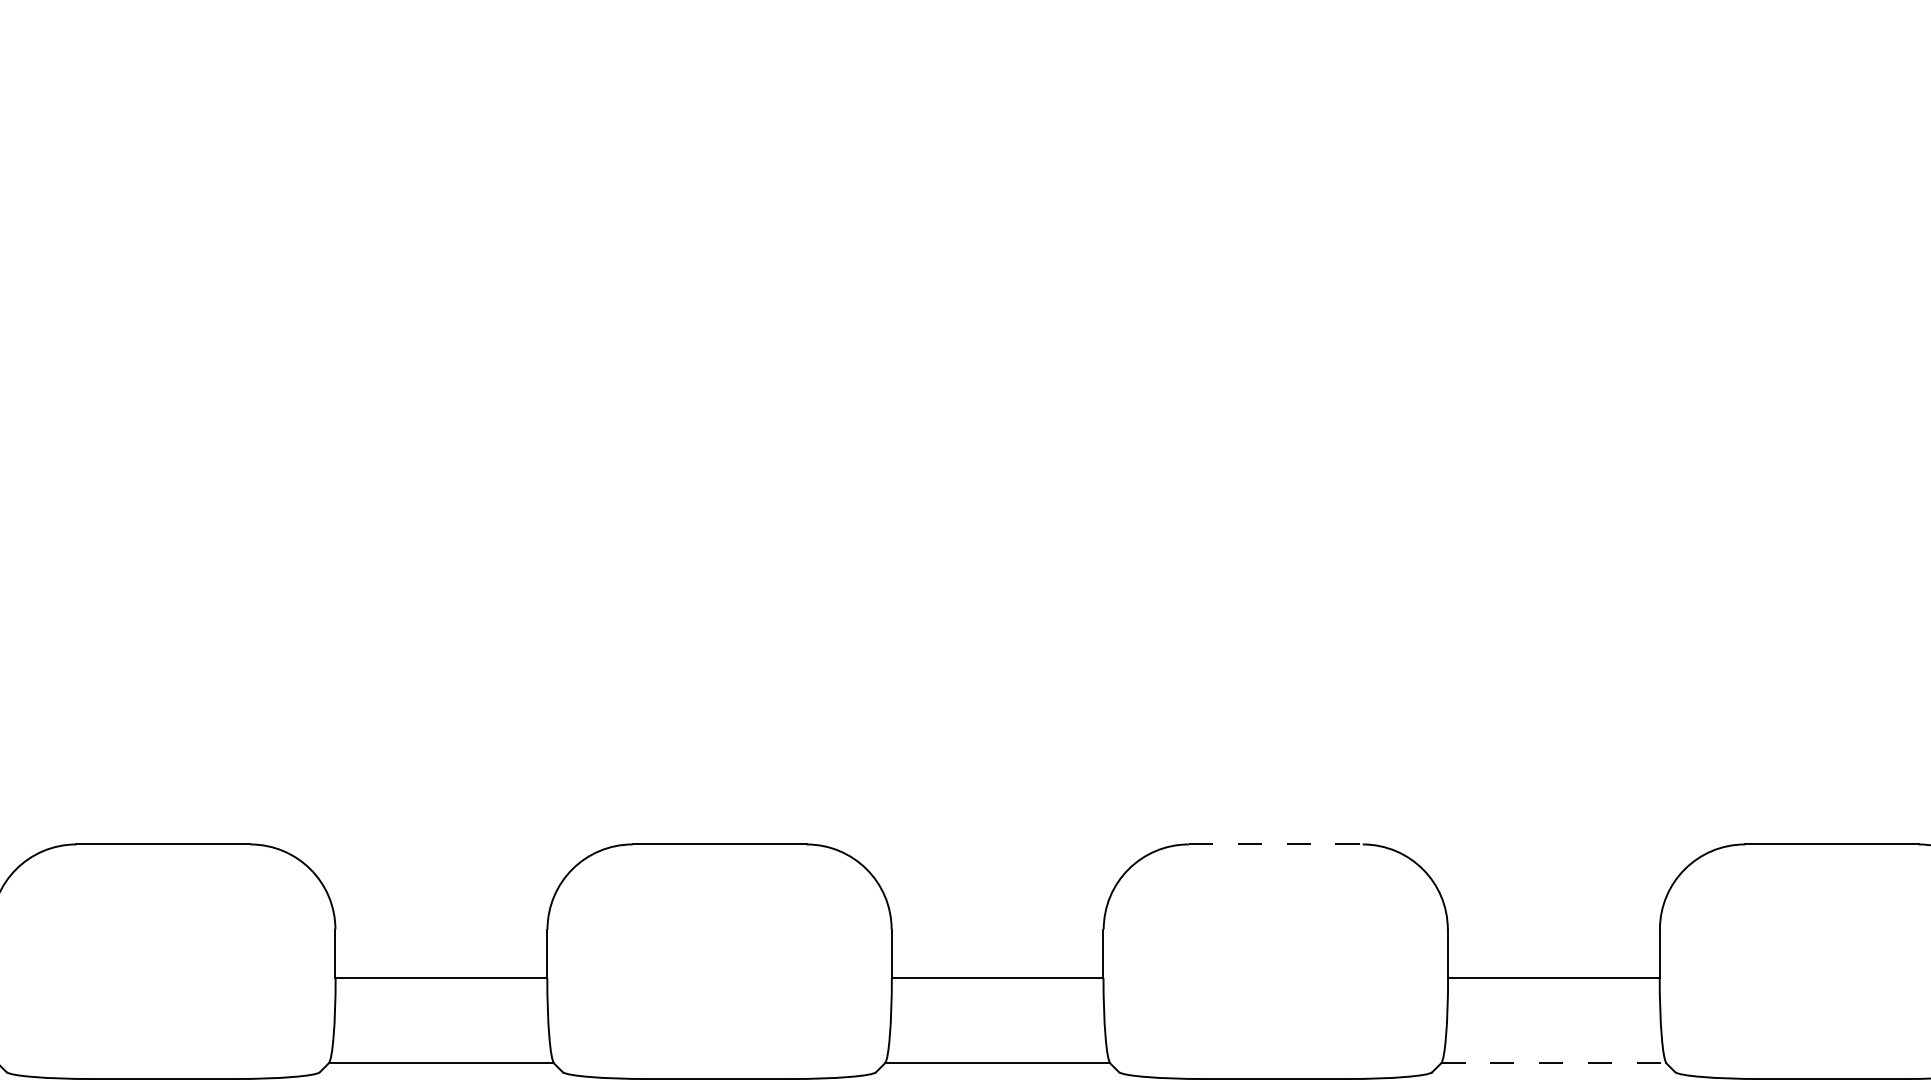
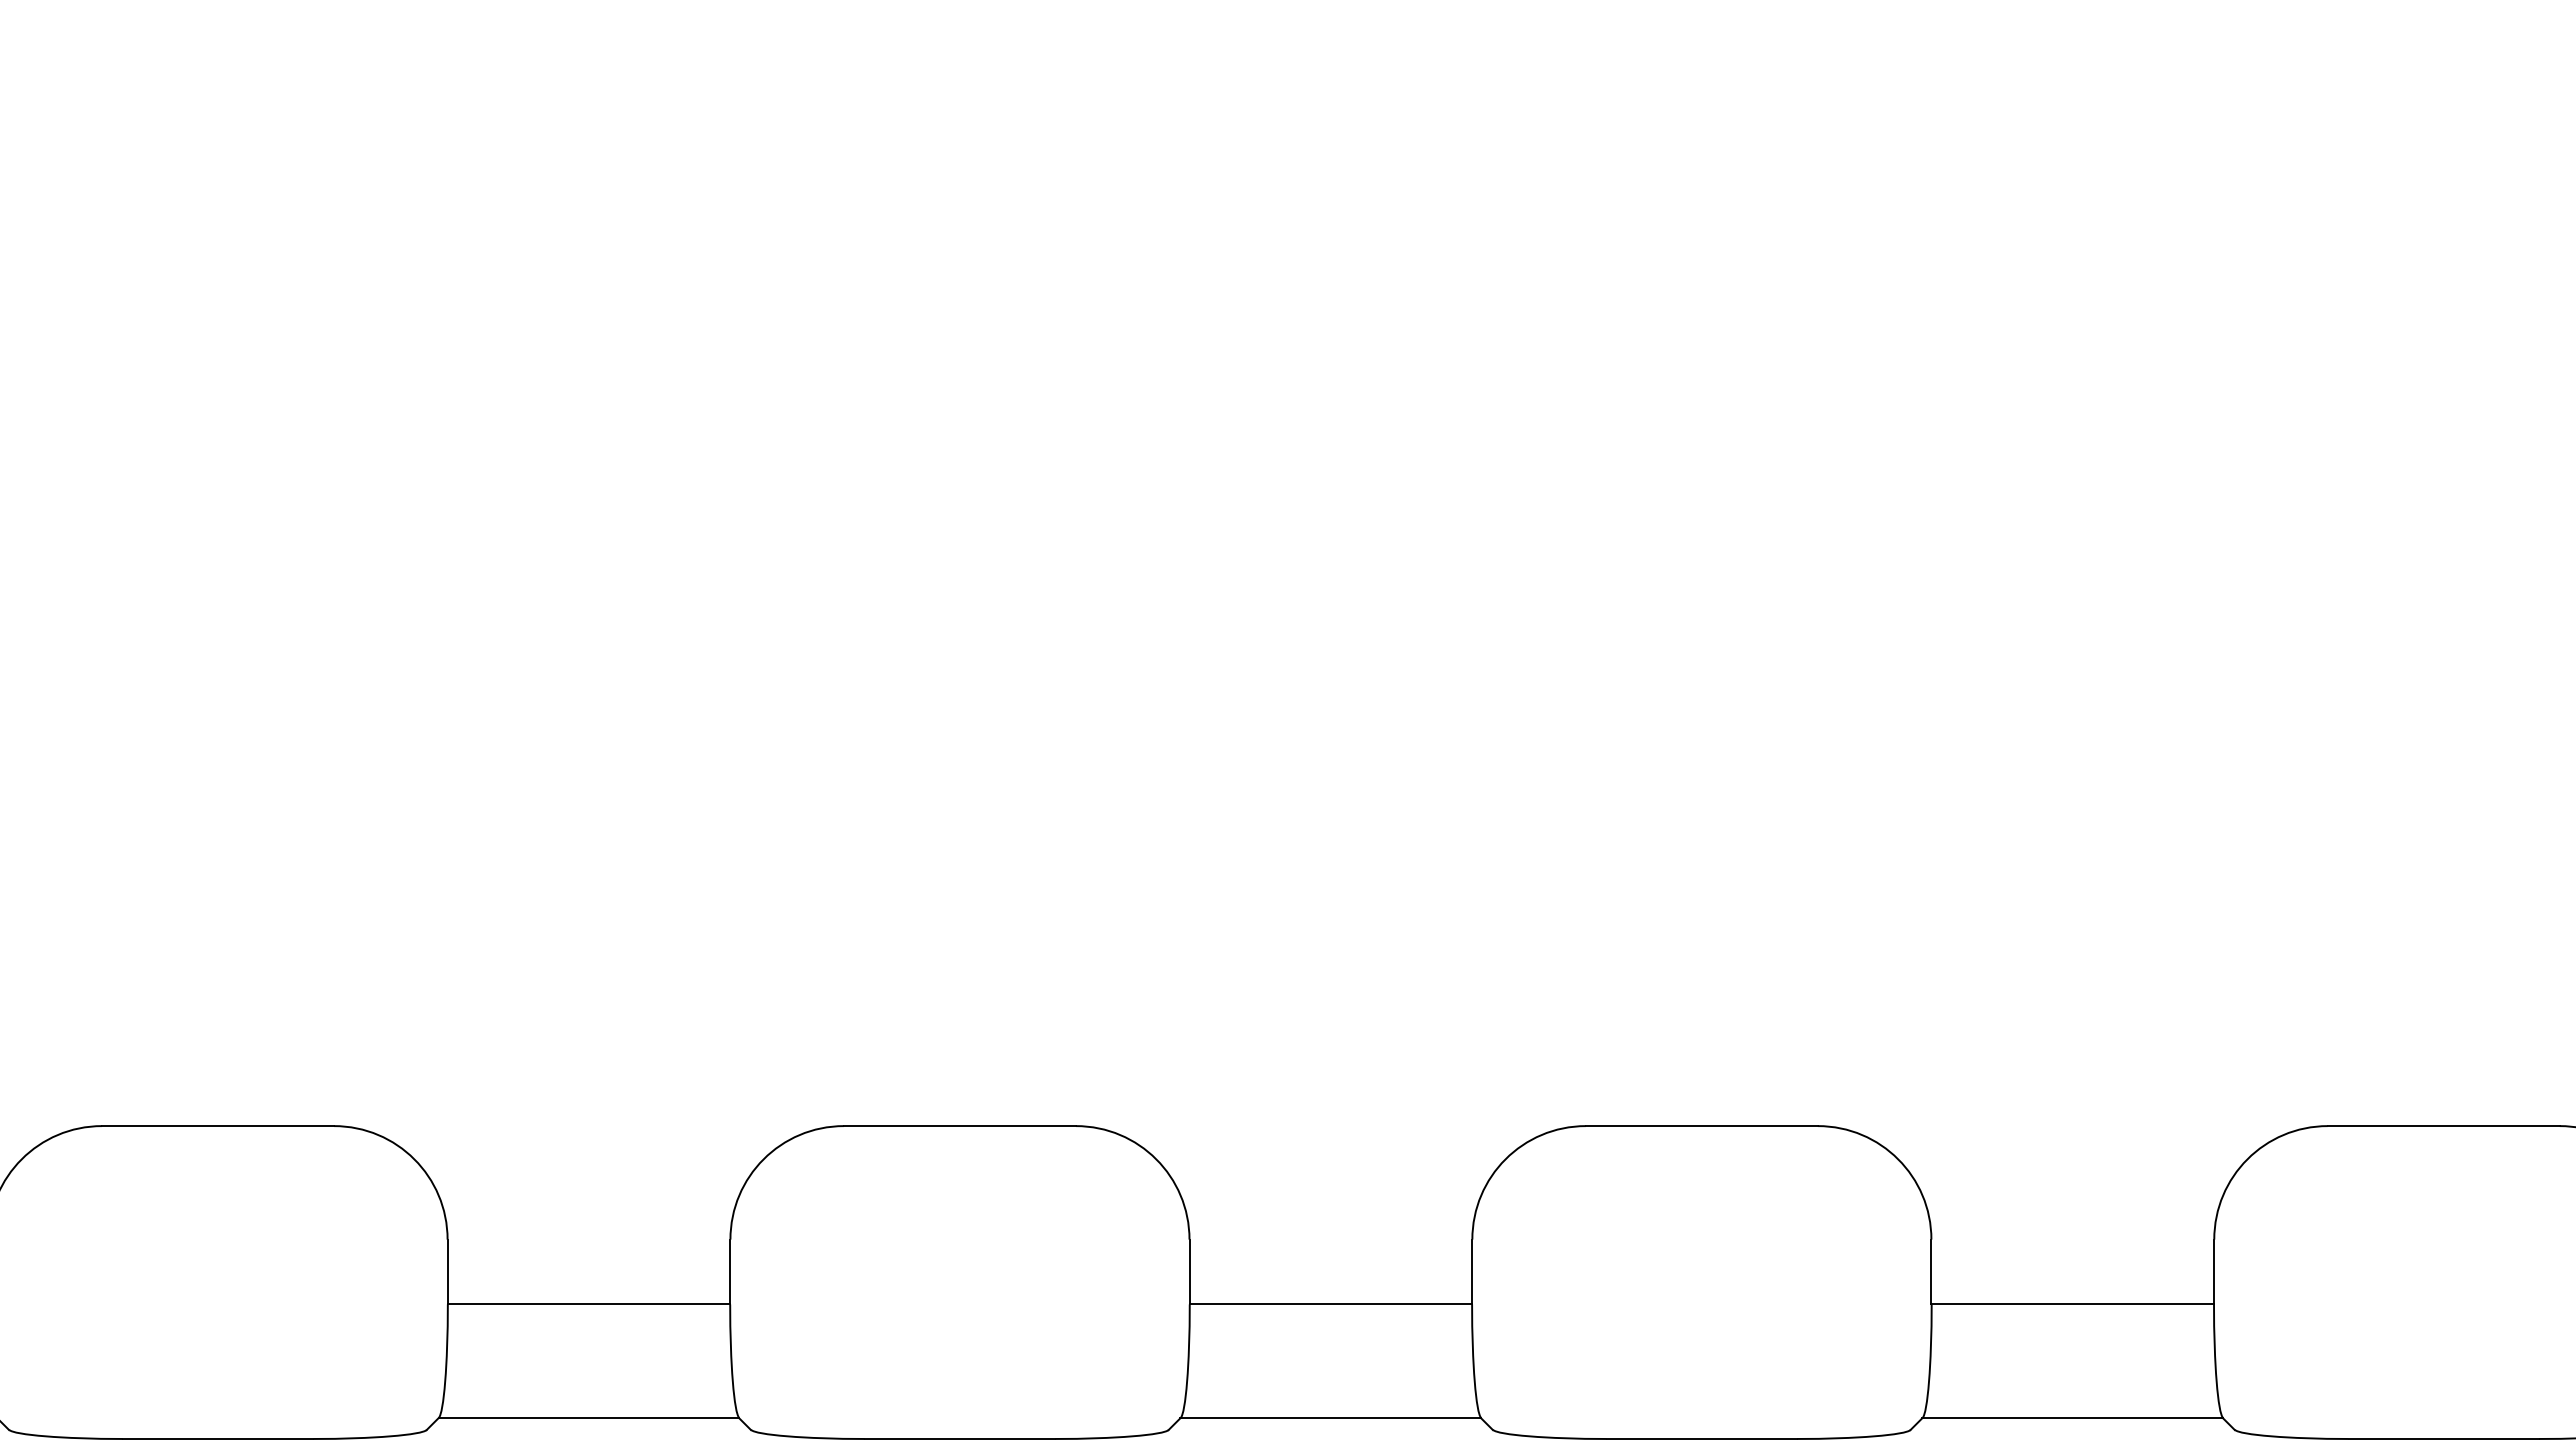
line: (1276, 844) -> (1702, 1126), dashed -> solid
line: (1554, 1063) -> (2073, 1418), dashed -> solid

